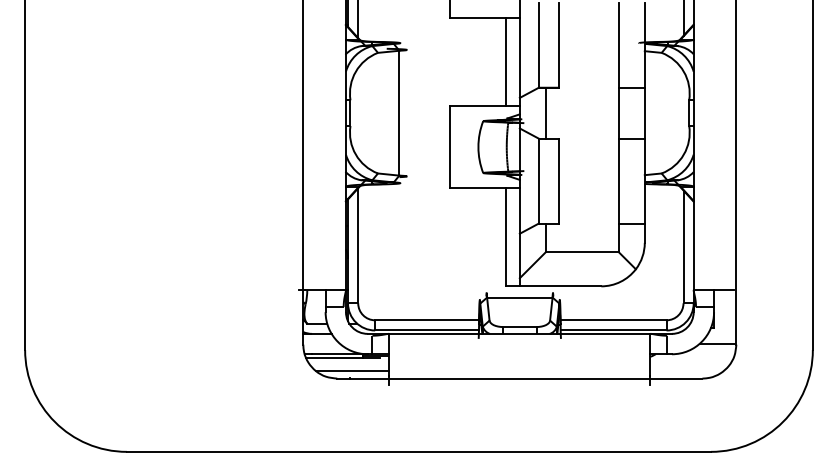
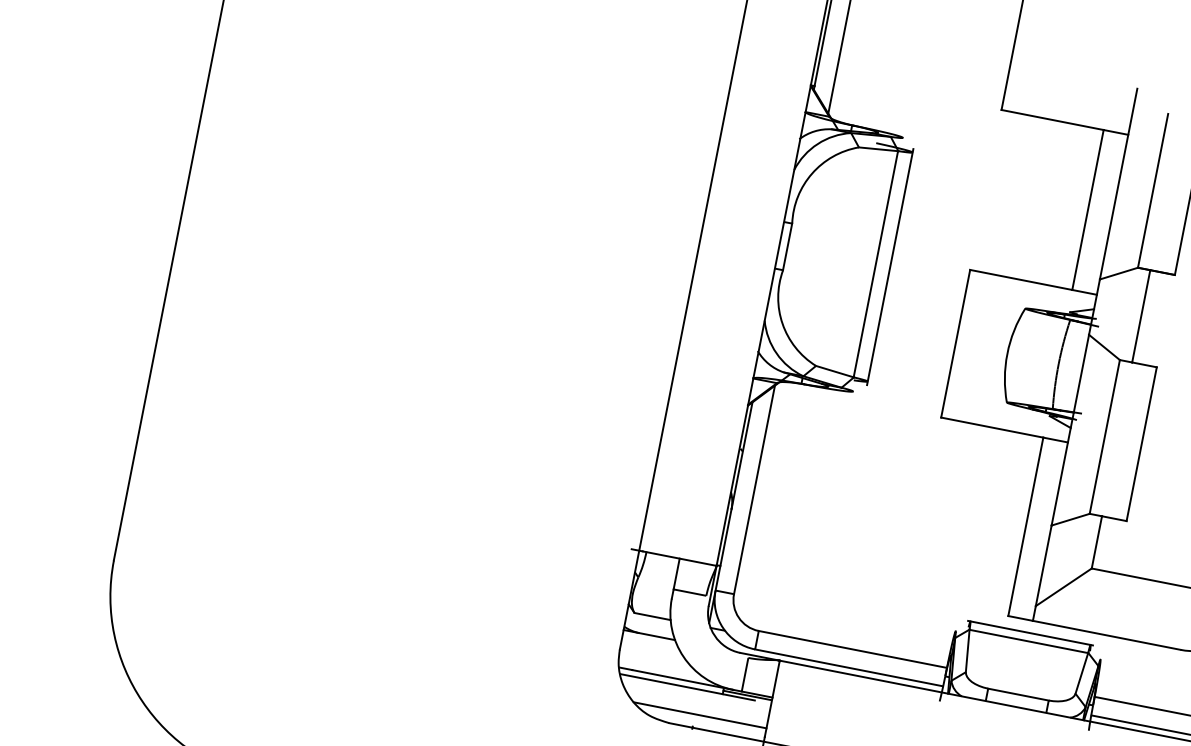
line: (407, 113) -> (890, 267), added
line: (519, 293) -> (1029, 633), added

